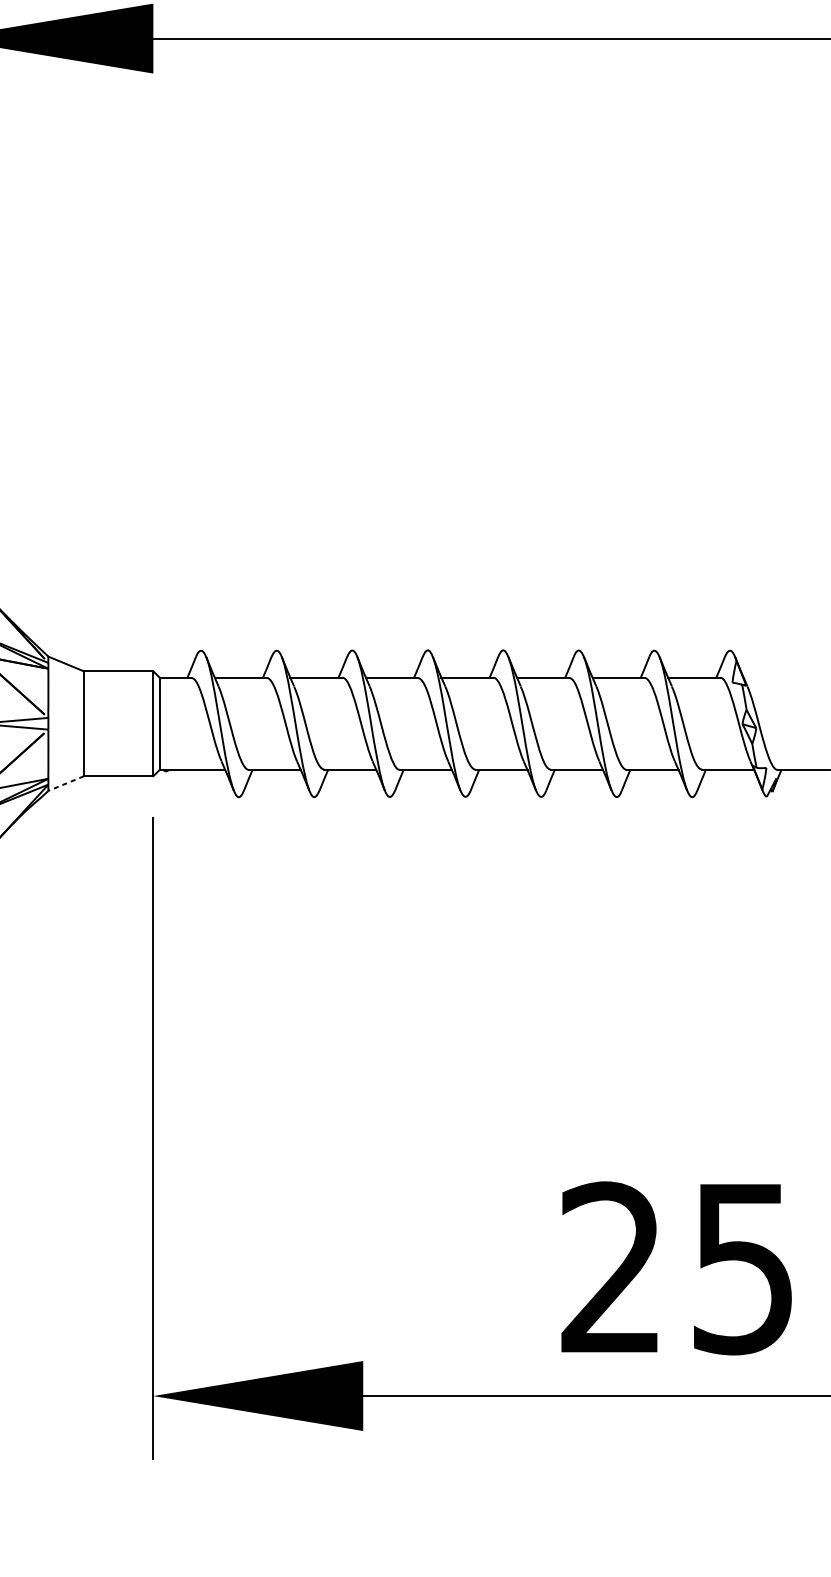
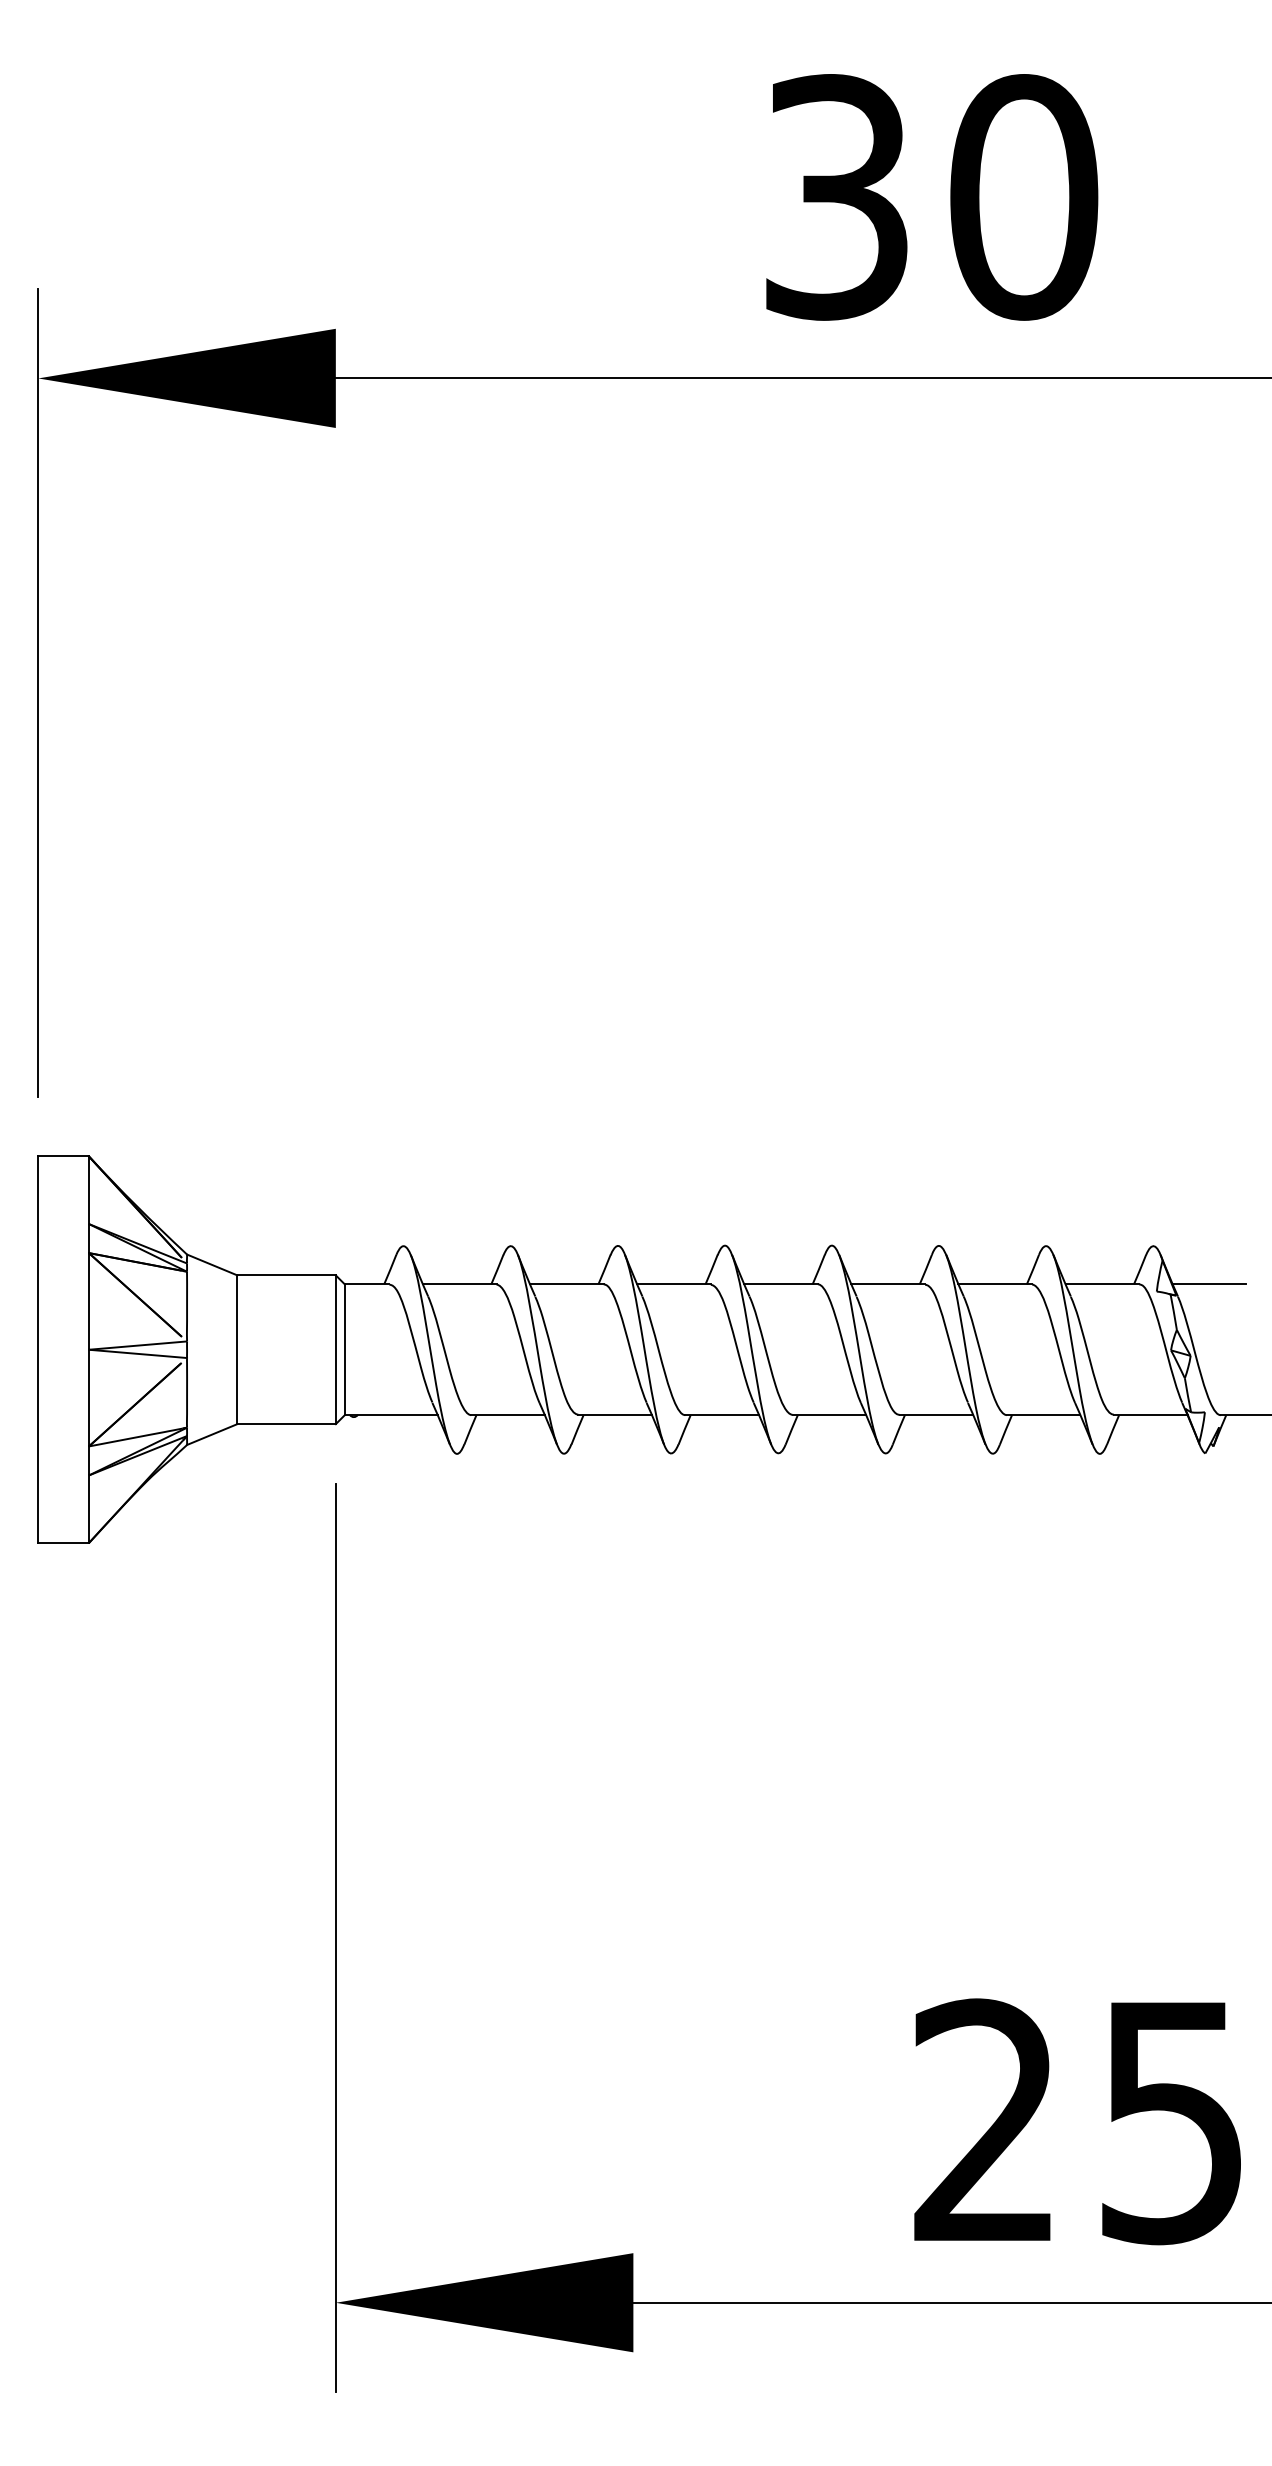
line: (769, 677) -> (1209, 1284), added
line: (65, 783) -> (211, 1434), dashed -> solid

